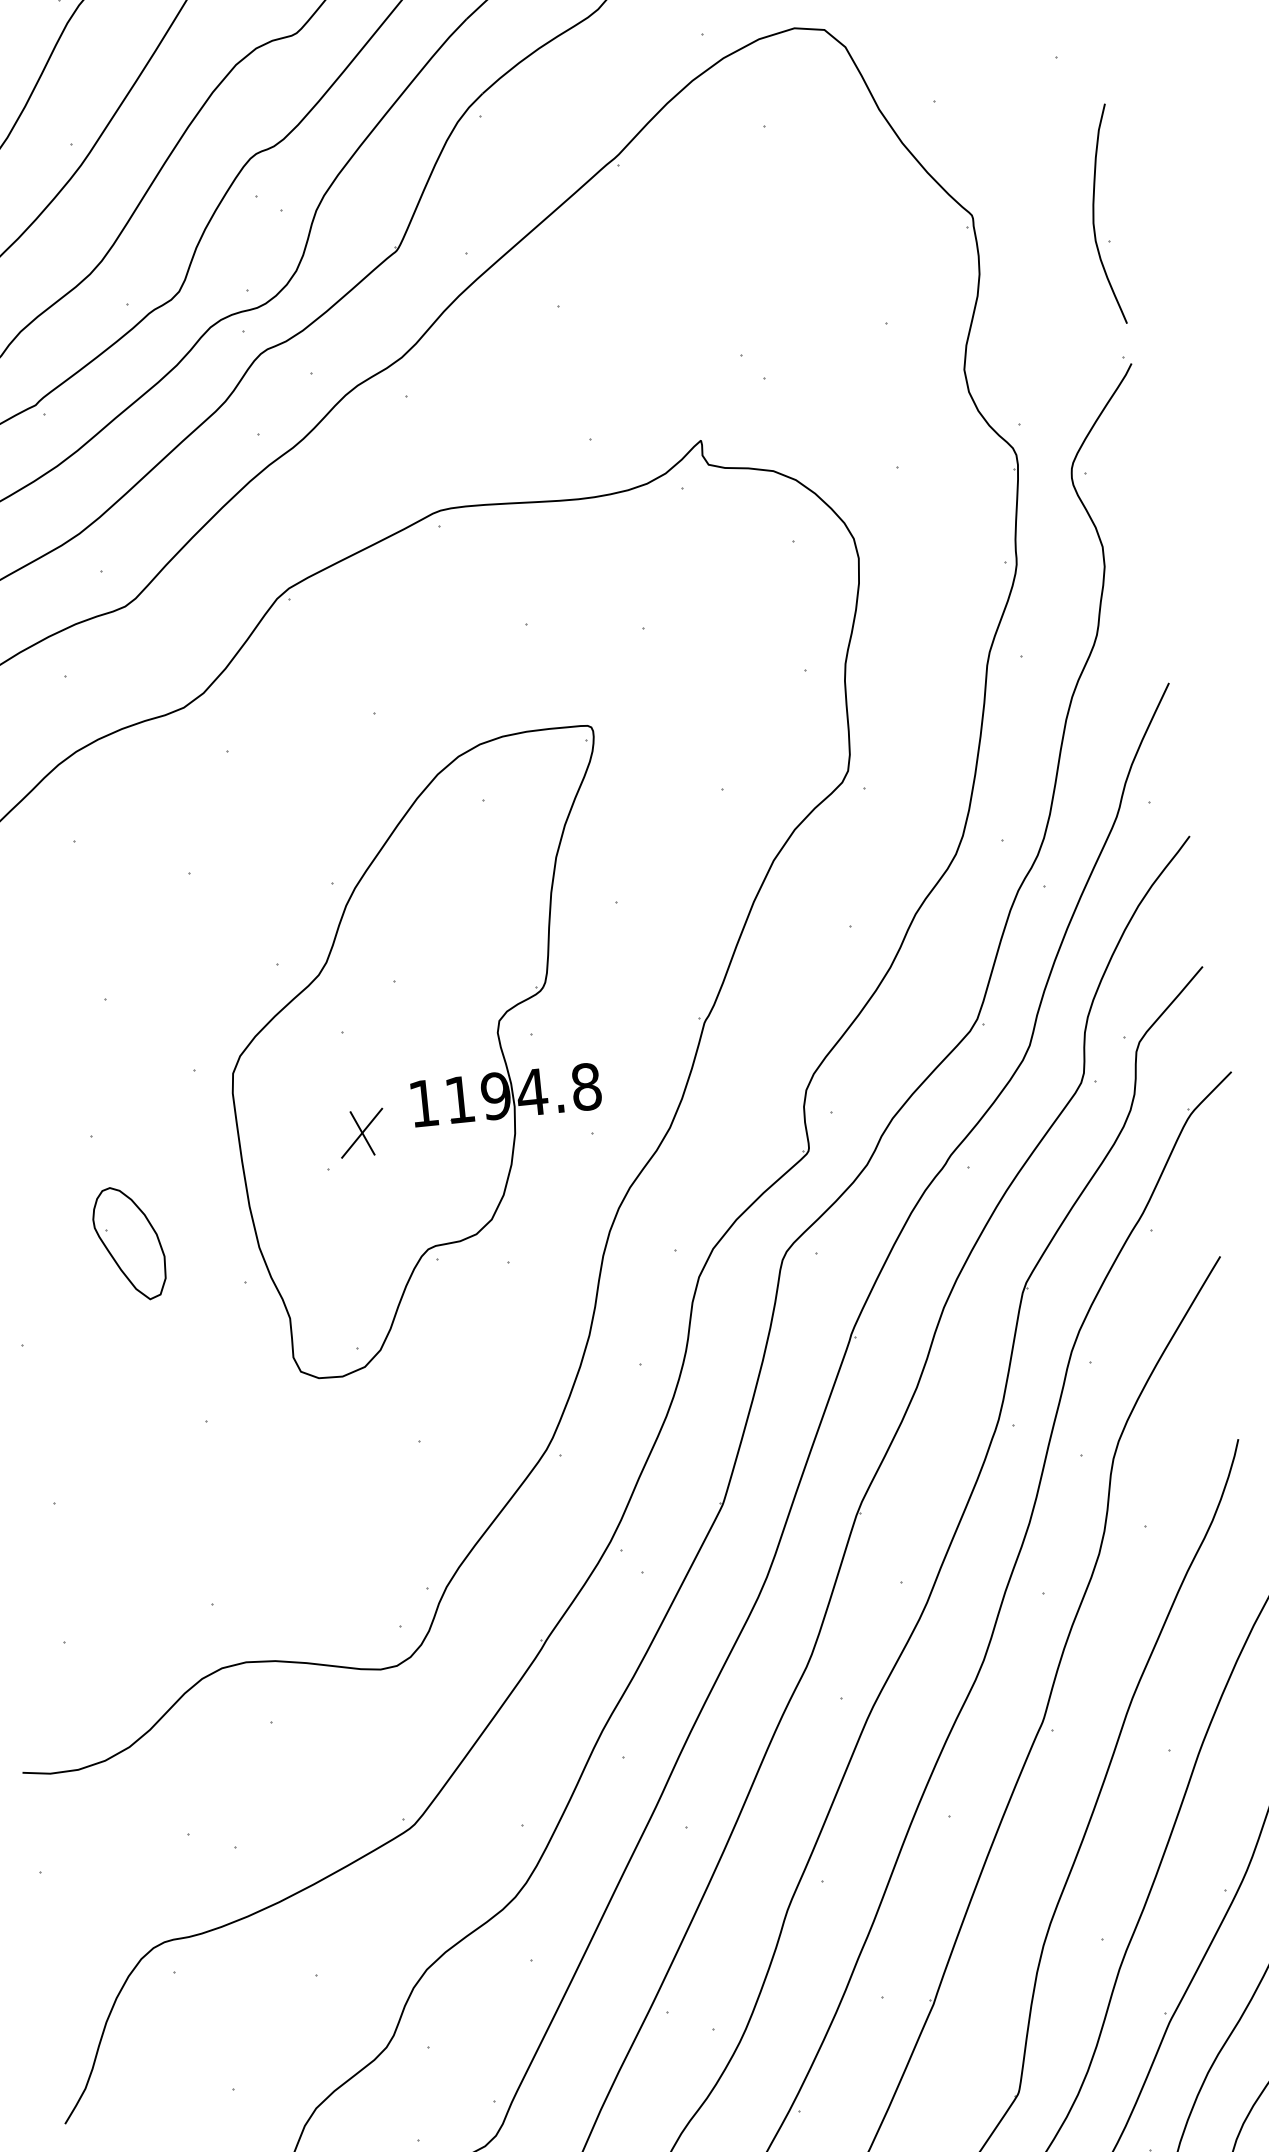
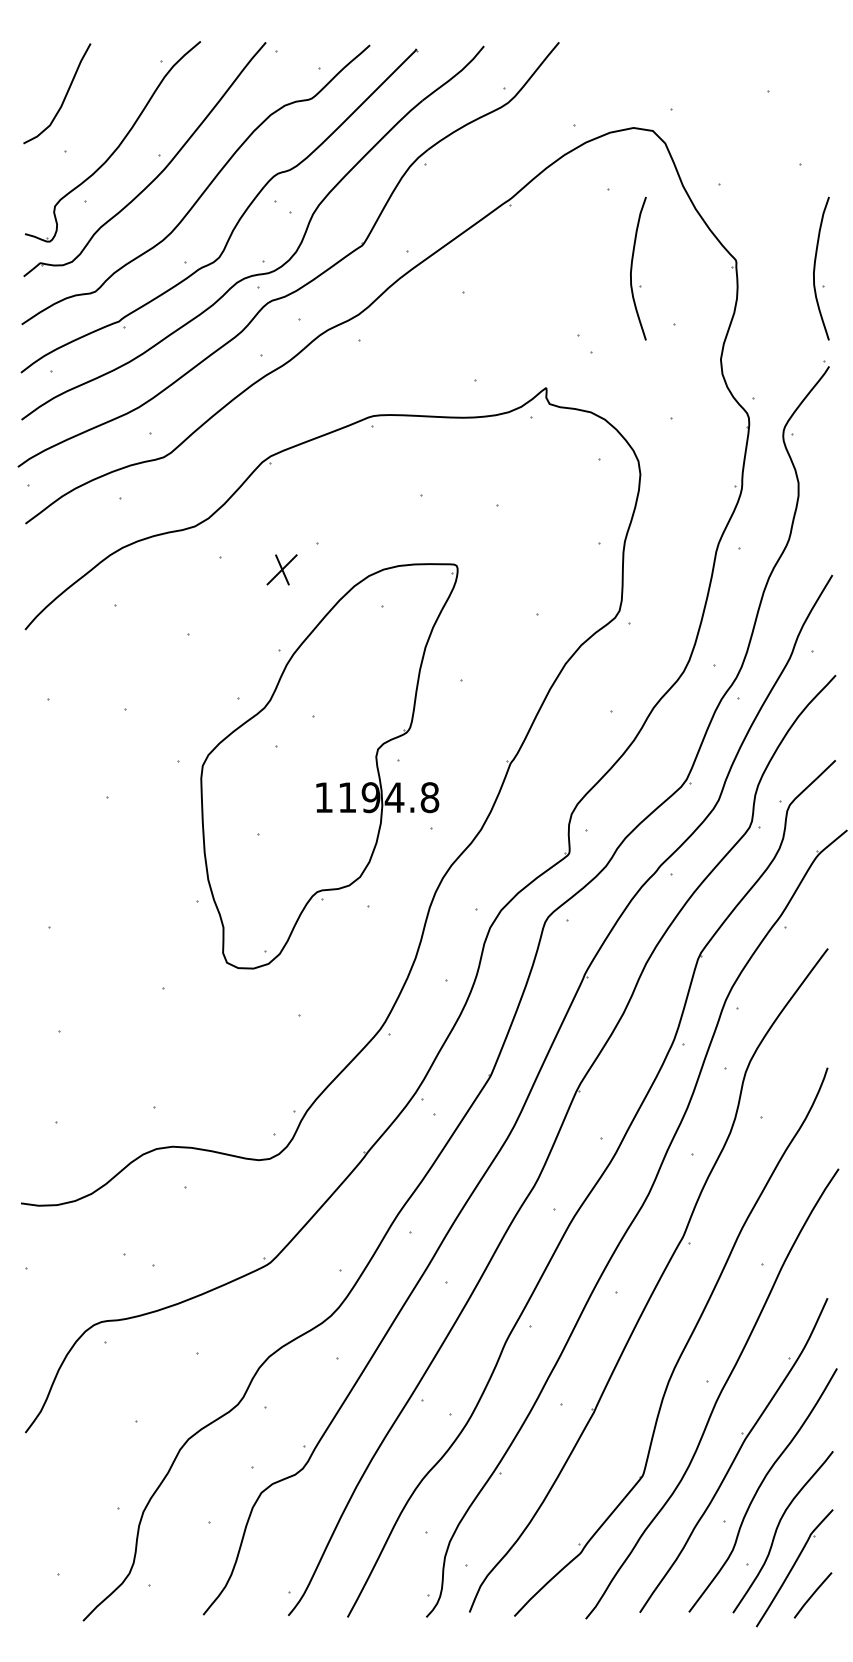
part: (823, 243) -> (638, 268), added
part: (361, 1132) -> (281, 569), moved
part: (129, 1243) -> (124, 868), removed

